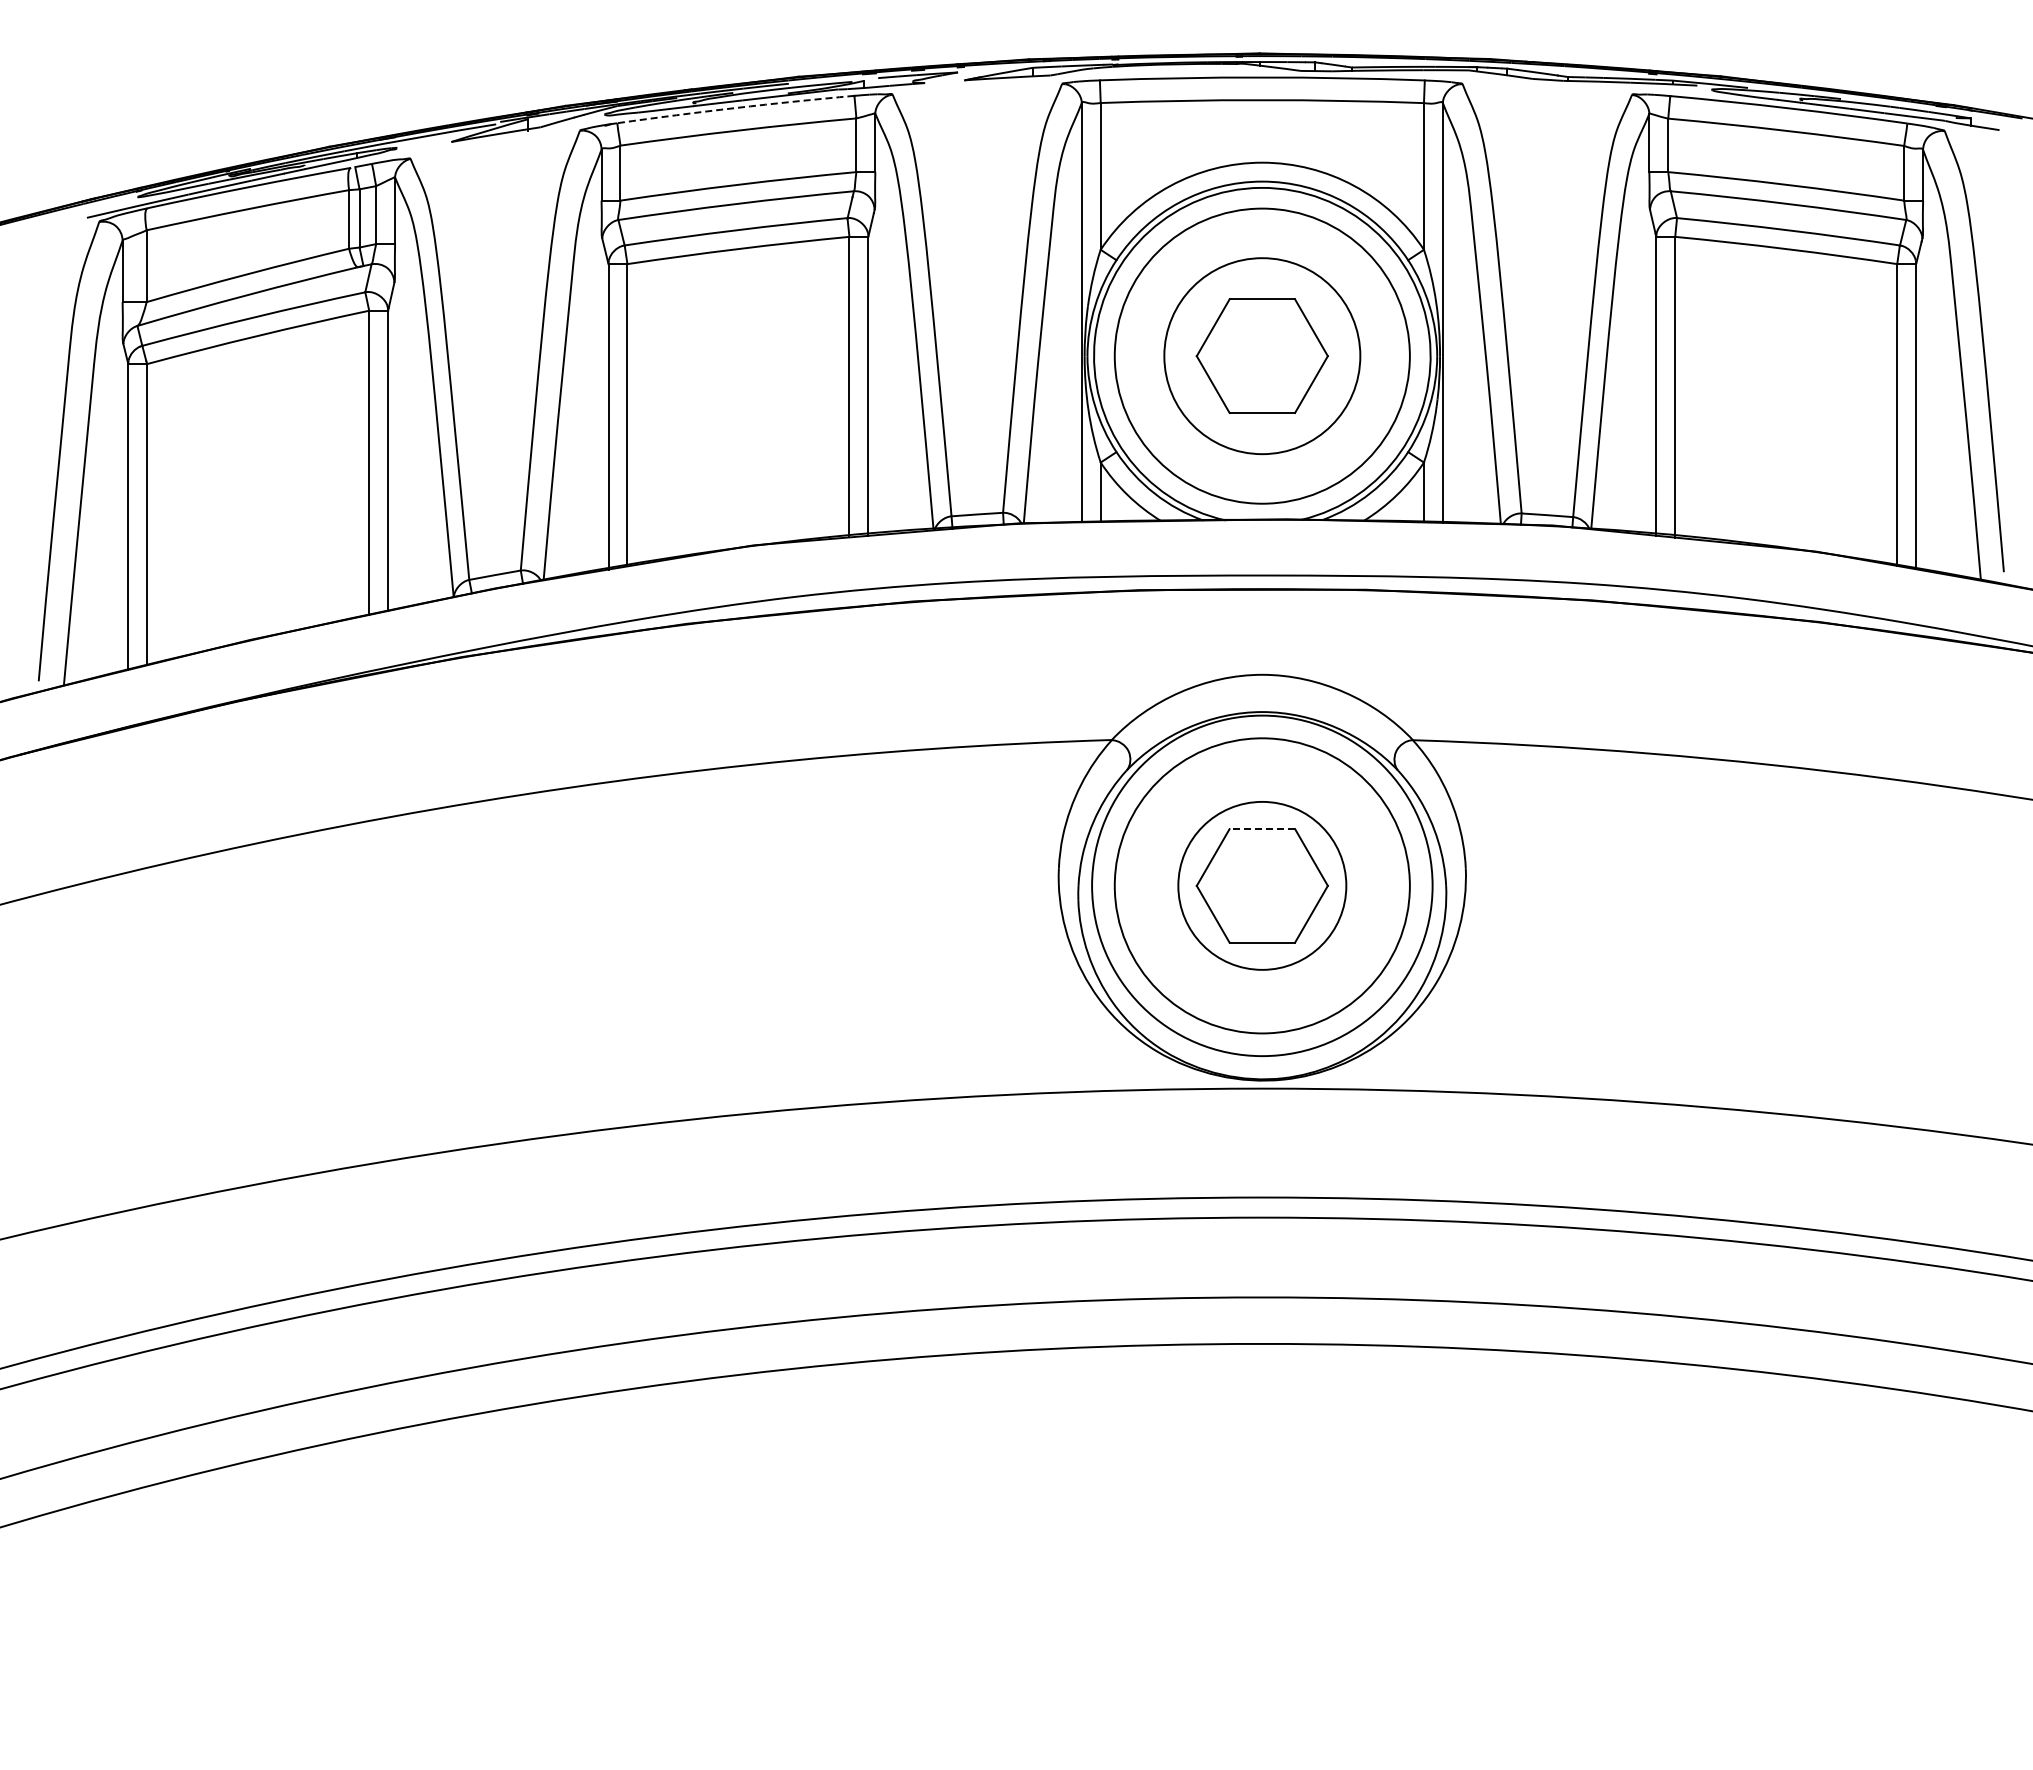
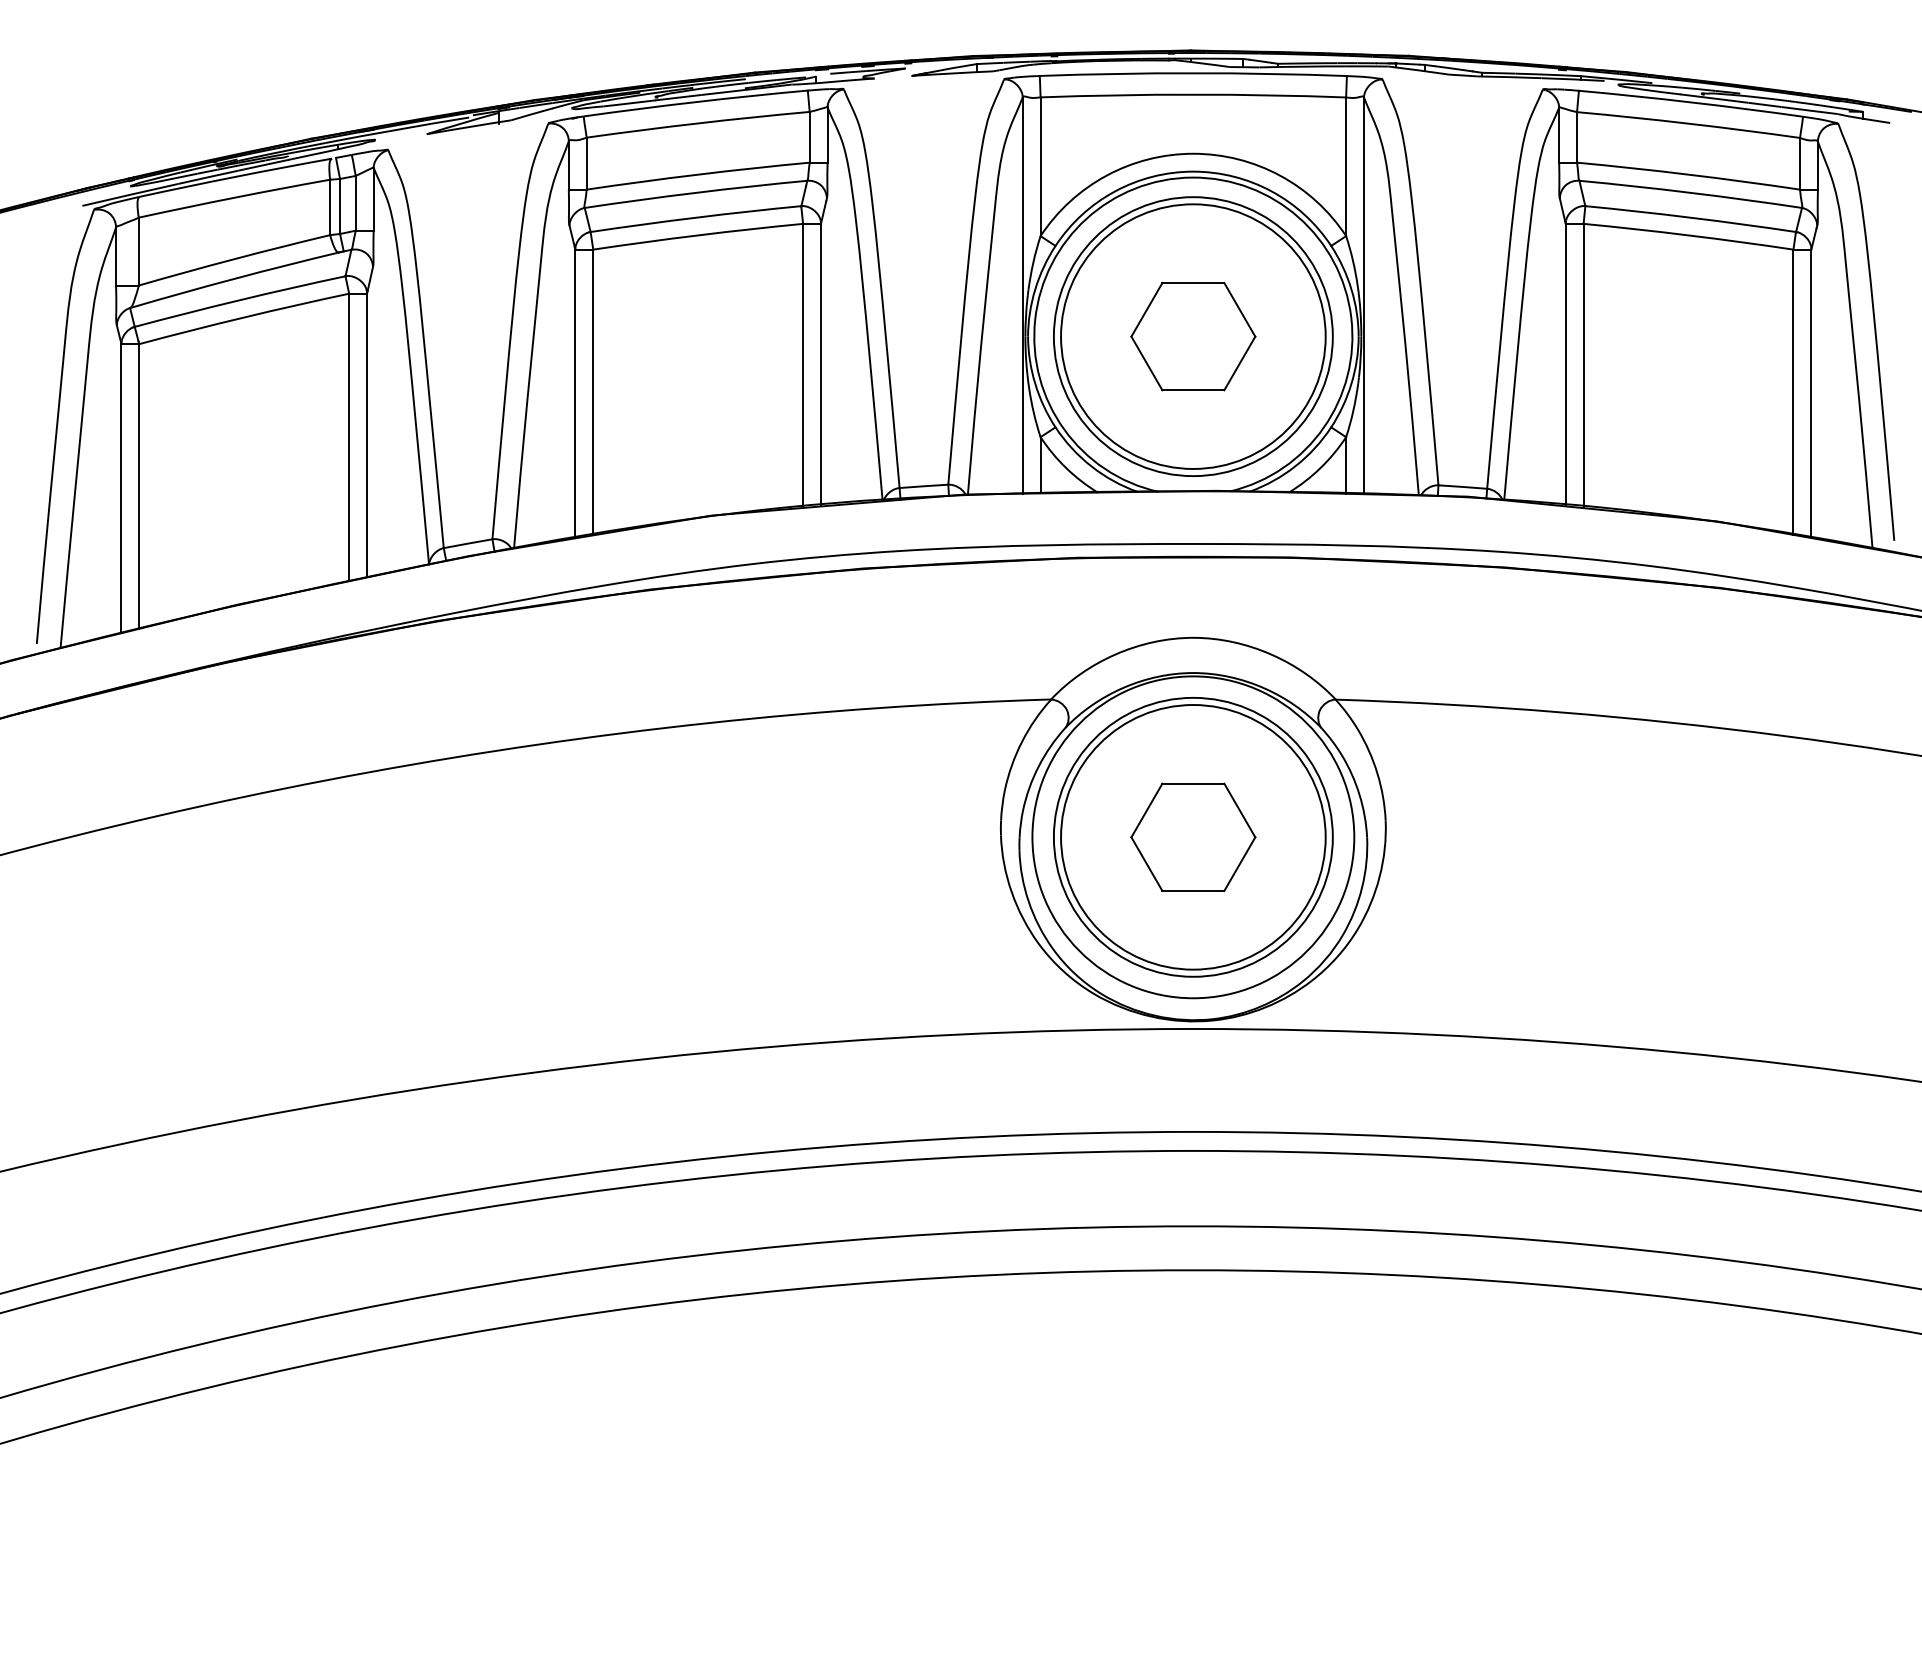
arc: (735, 108) -> (695, 102), dashed -> solid
circle: (1262, 356) -> (1193, 336), size x1.43
line: (1262, 829) -> (1193, 784), dashed -> solid
circle: (1262, 885) -> (1193, 836), size x1.67

